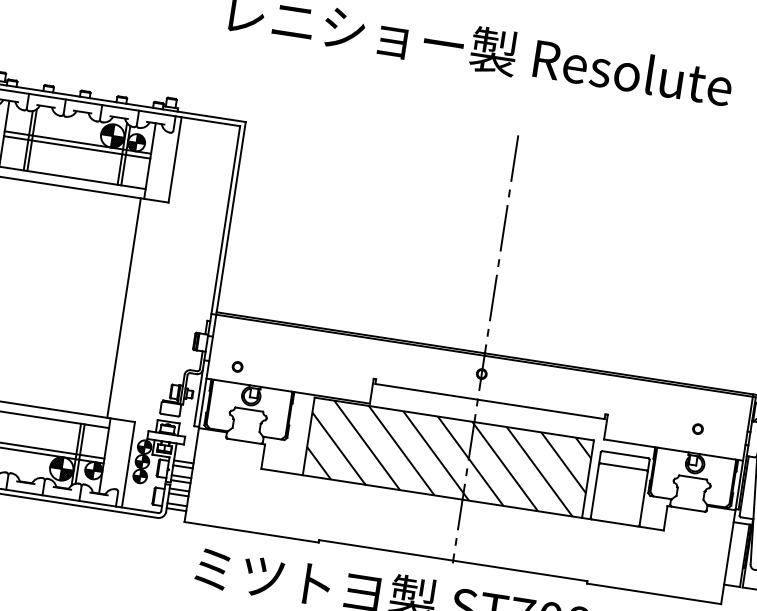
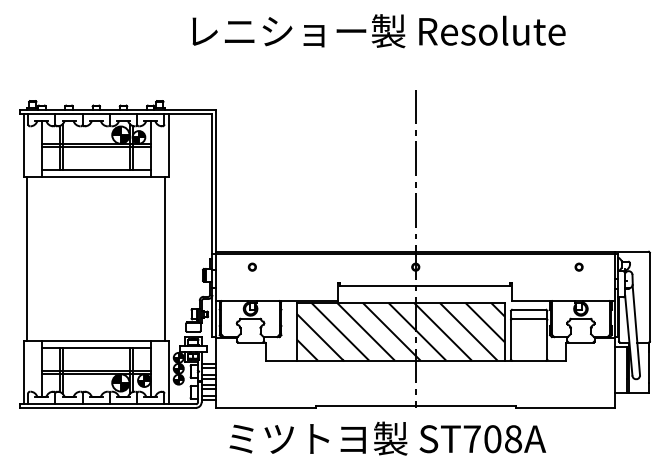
line: (124, 307) -> (165, 258), moved
part: (236, 365) -> (251, 266), moved
part: (697, 428) -> (578, 266), moved

